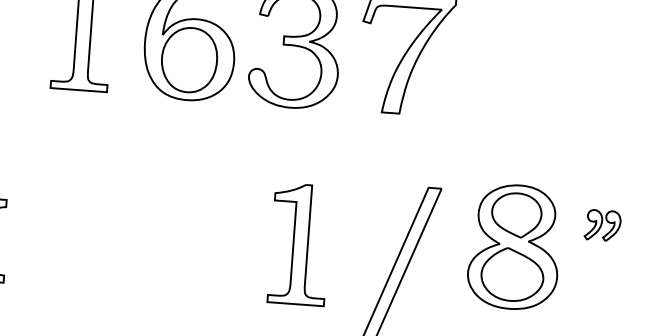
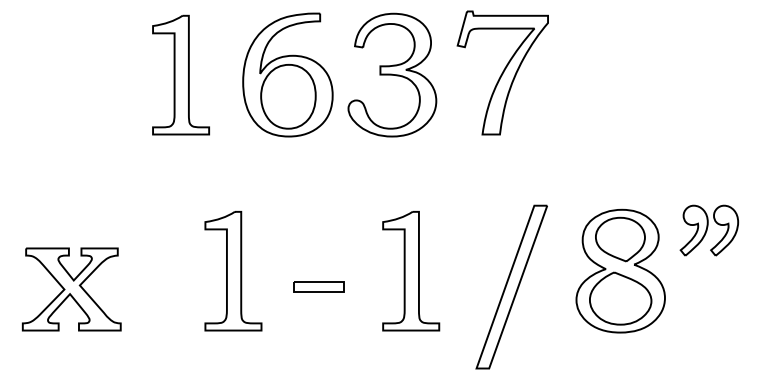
part: (602, 225) -> (709, 230), size x1.67
part: (121, 231) -> (233, 271), added
part: (514, 246) -> (620, 270), moved
part: (205, 253) -> (318, 286), added

